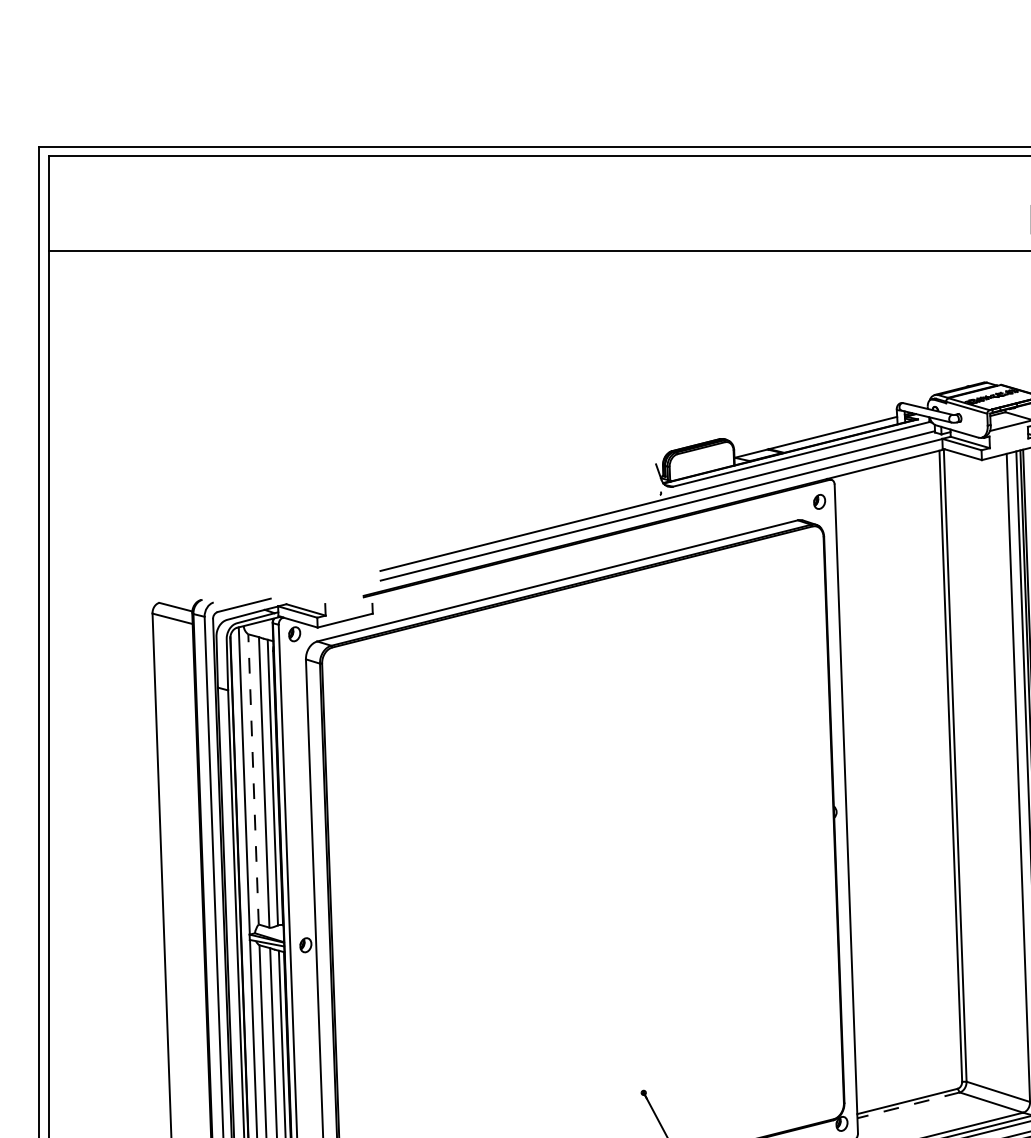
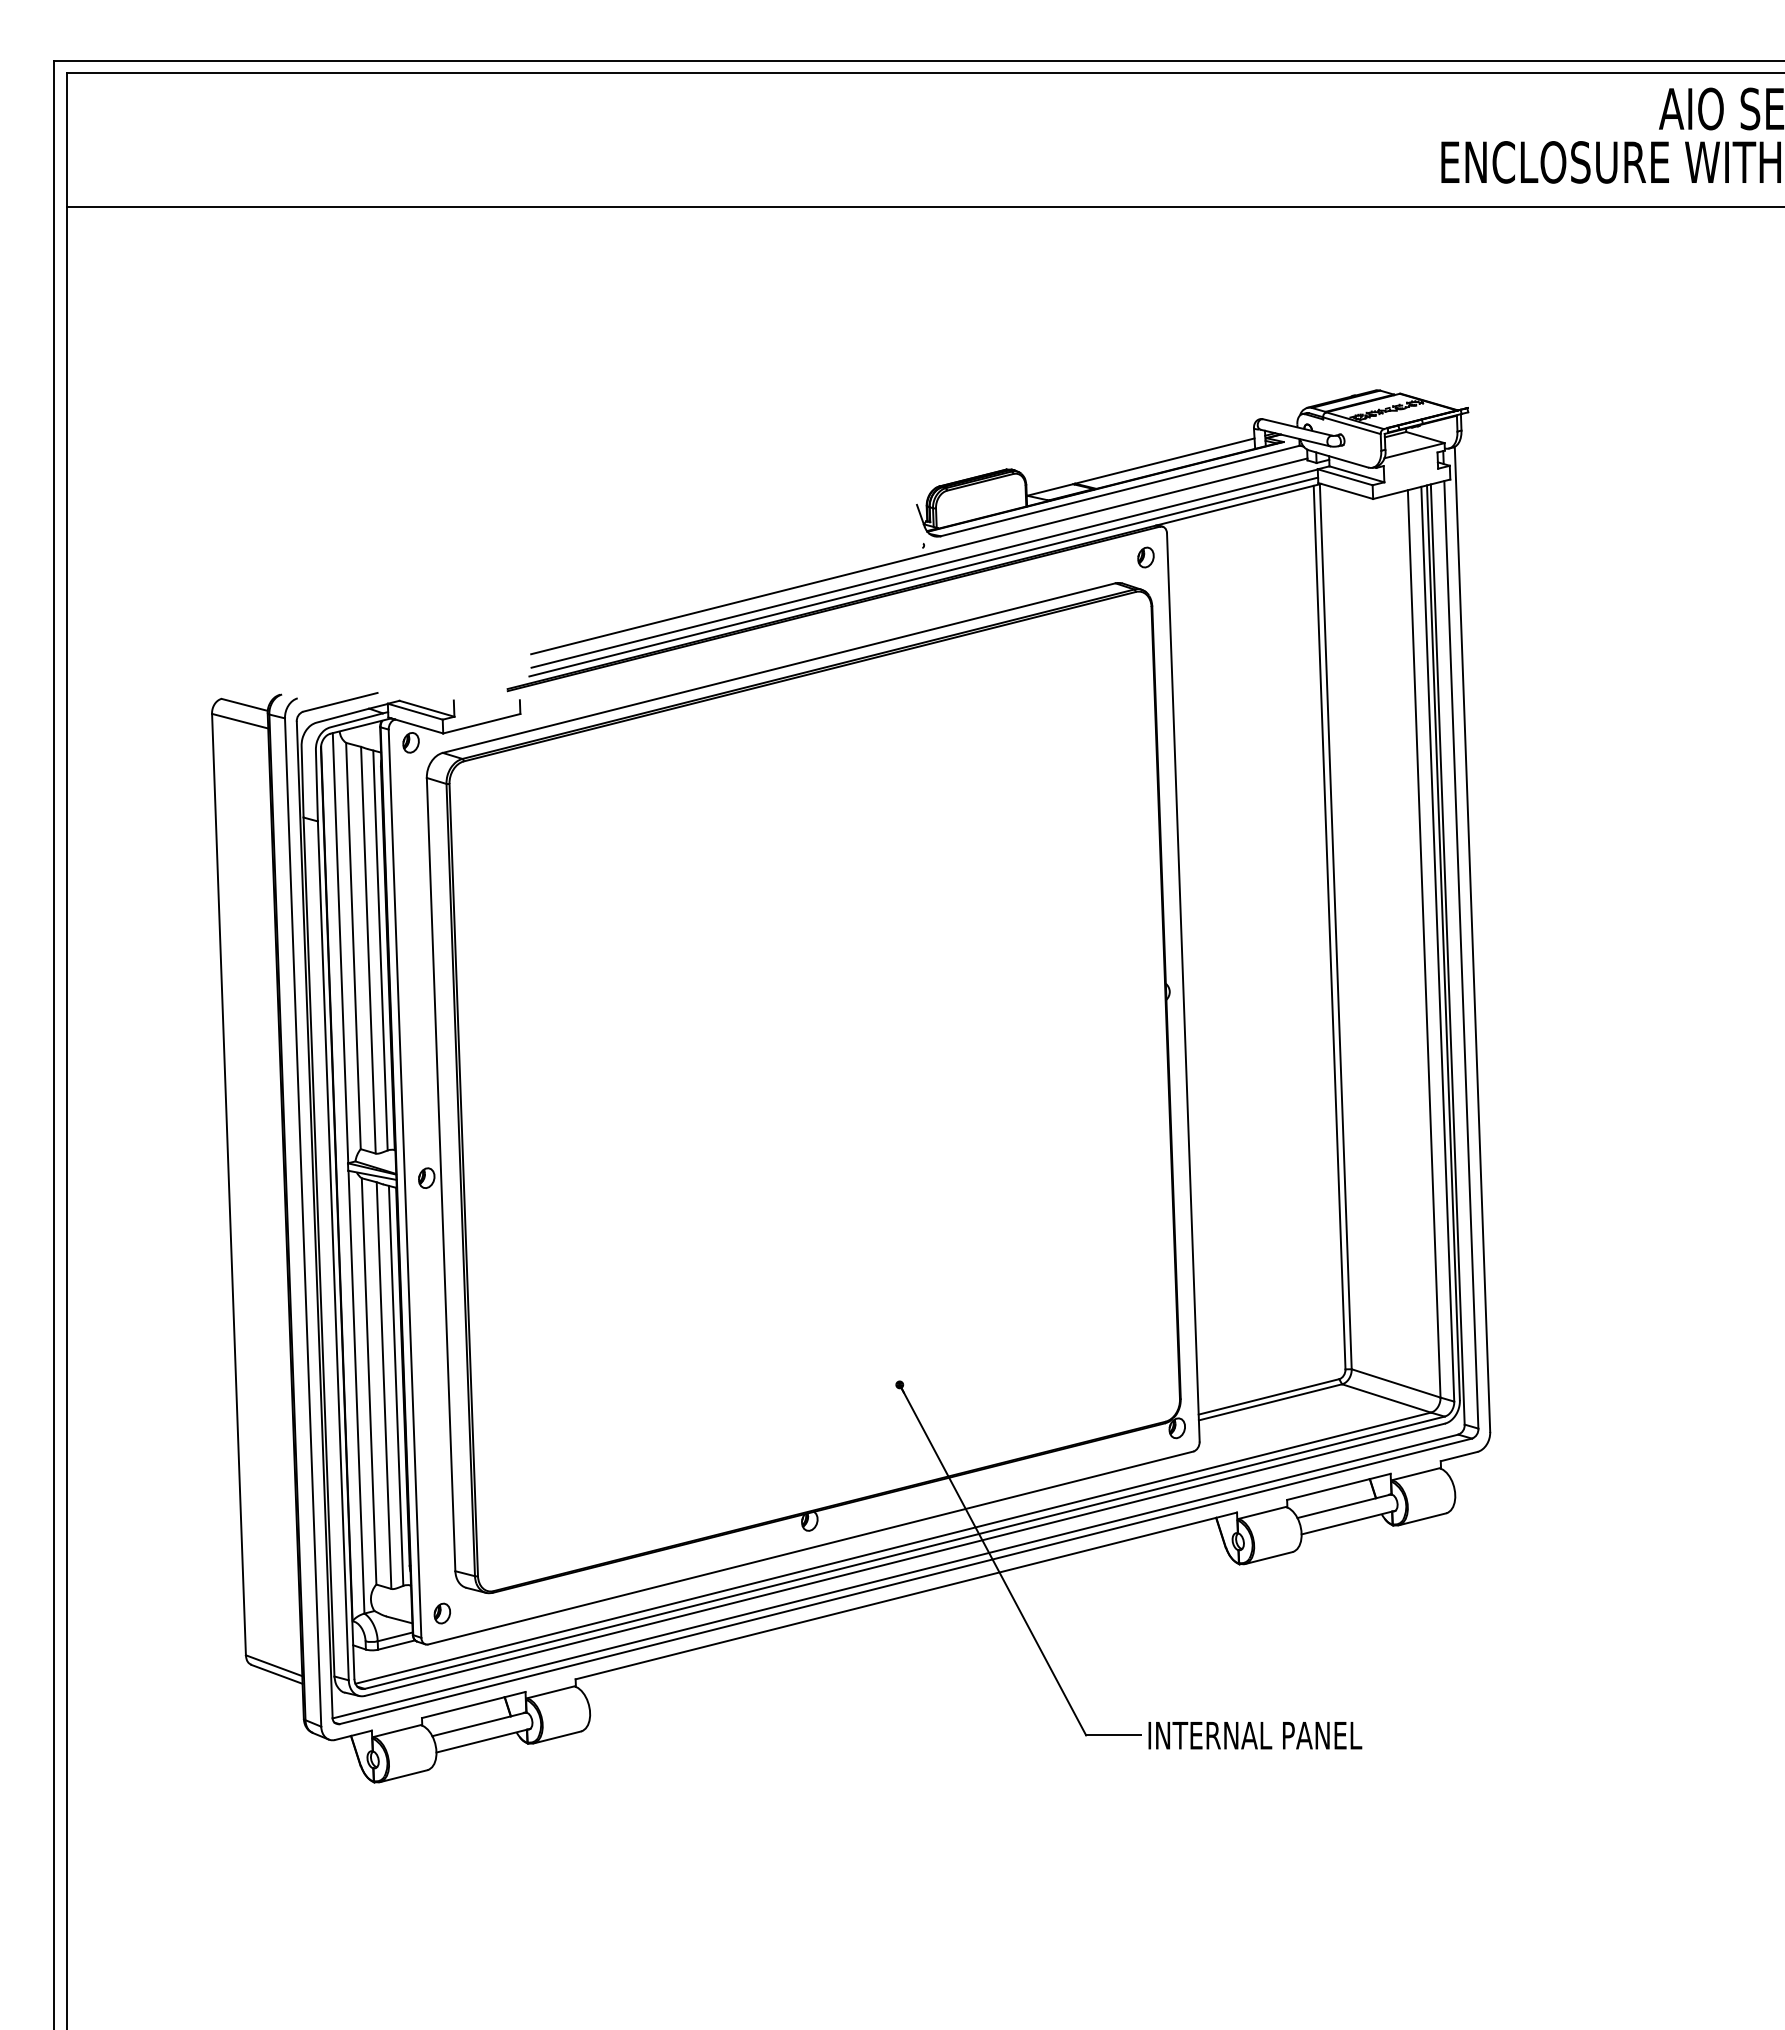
line: (660, 515) -> (923, 576), added
line: (253, 779) -> (353, 945), dashed -> solid
line: (908, 1105) -> (1270, 1402), dashed -> solid

